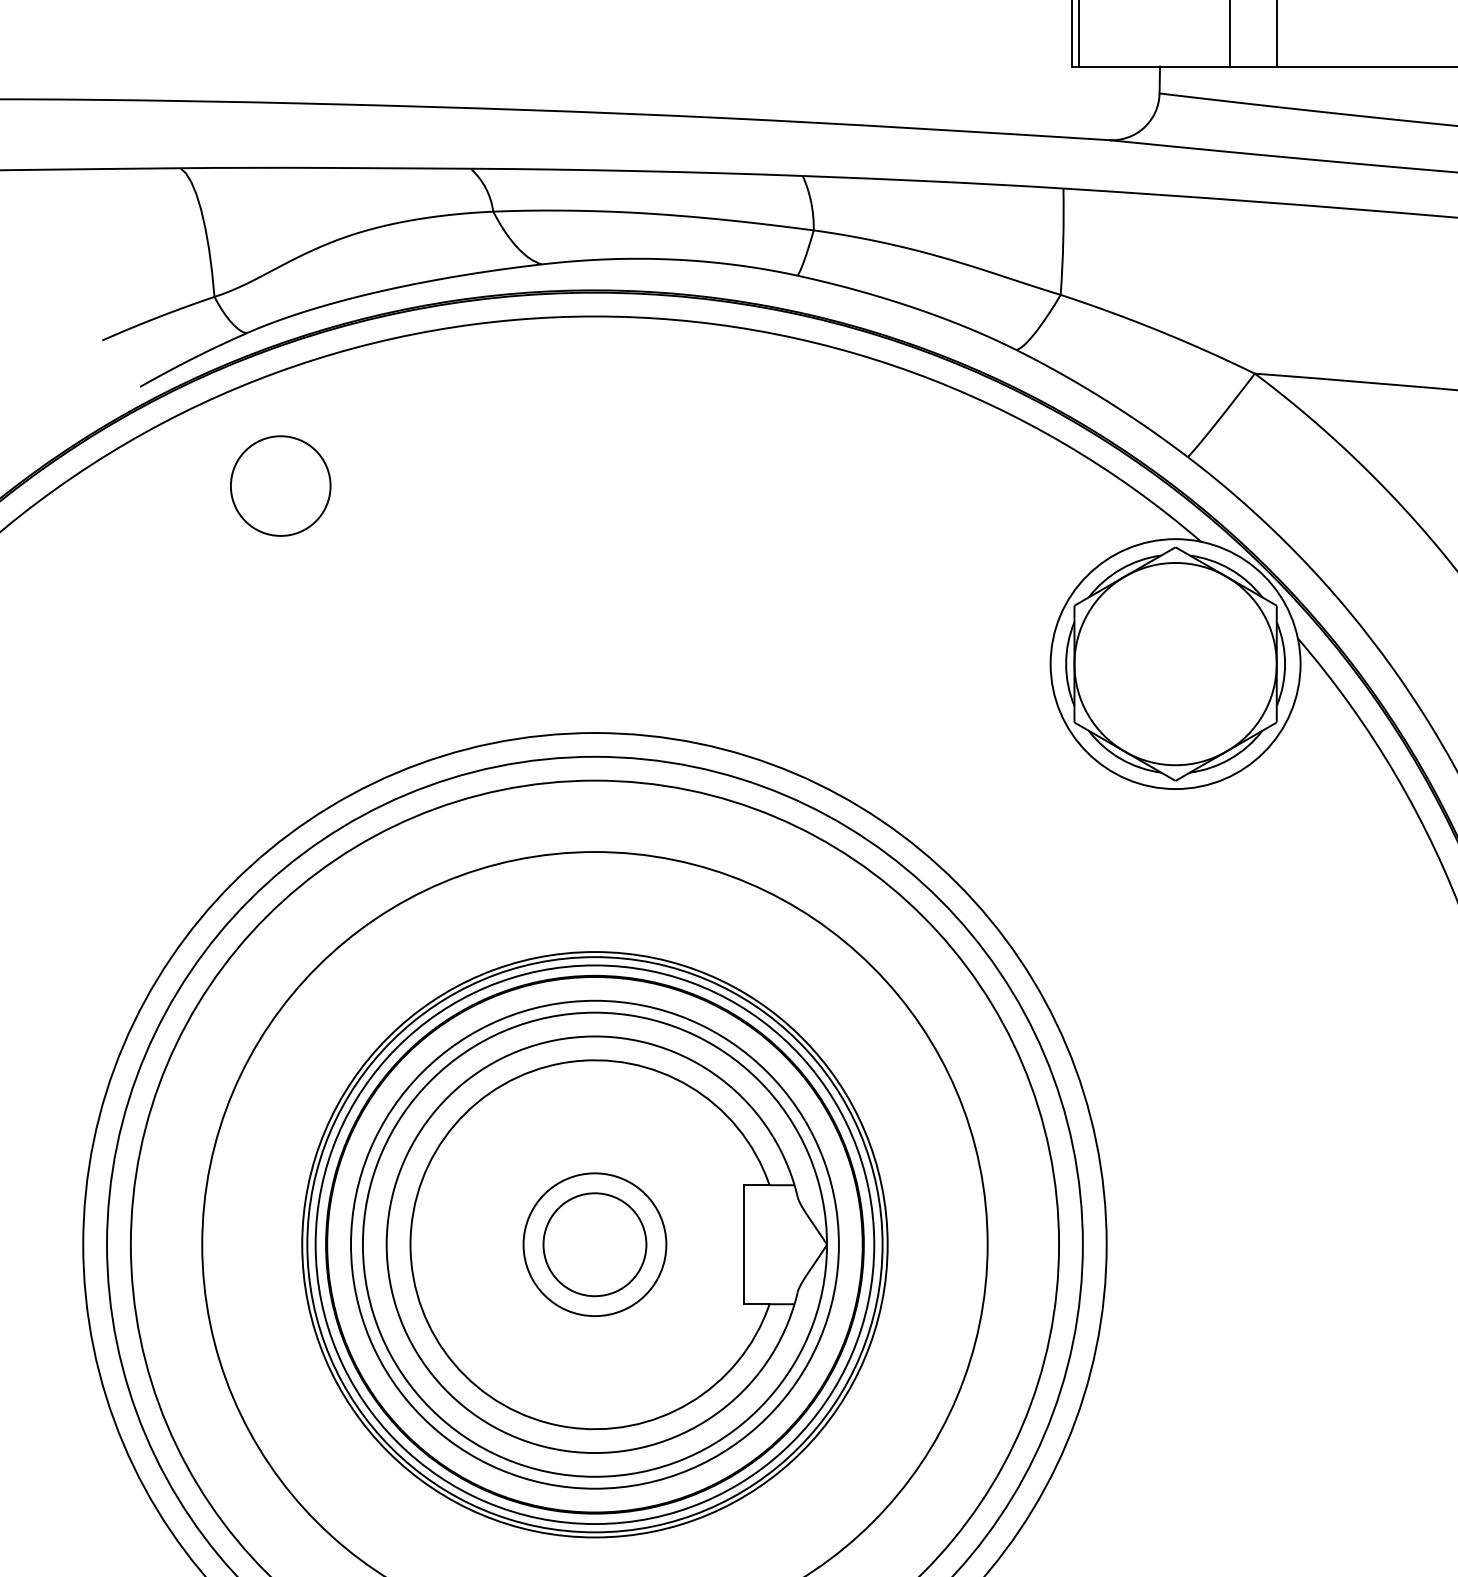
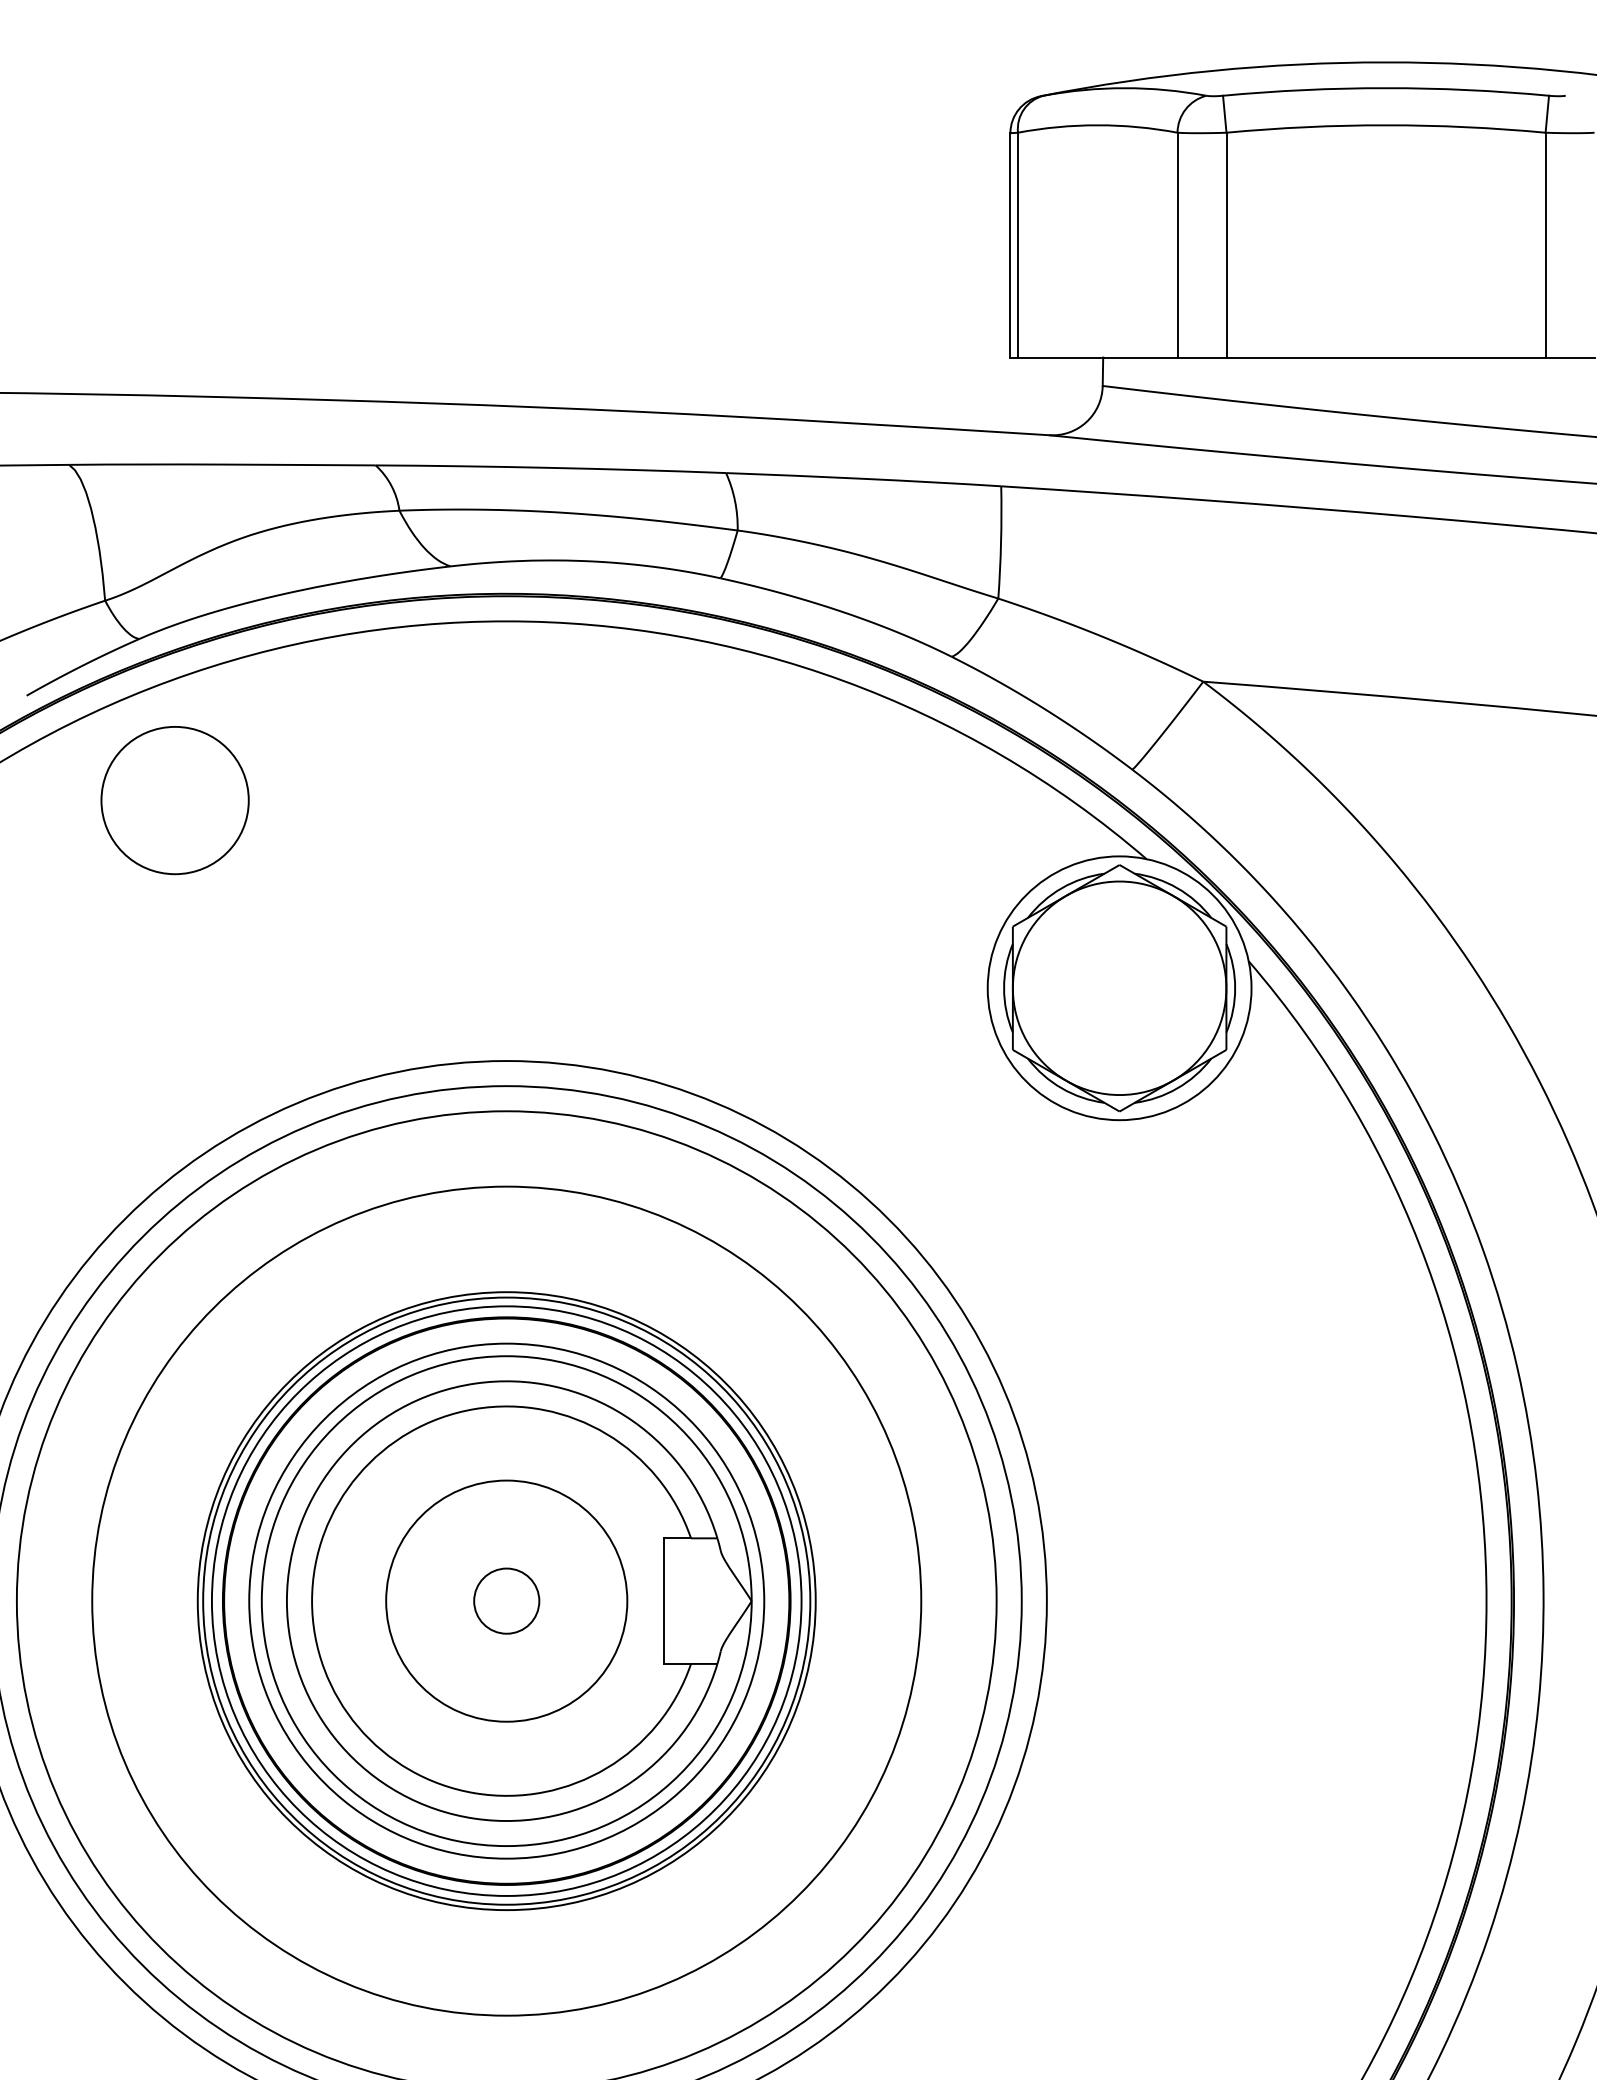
circle: (280, 485) -> (174, 799), size x1.4
circle: (594, 1244) -> (506, 1600), size x0.6
circle: (594, 1244) -> (506, 1600), size x1.6

